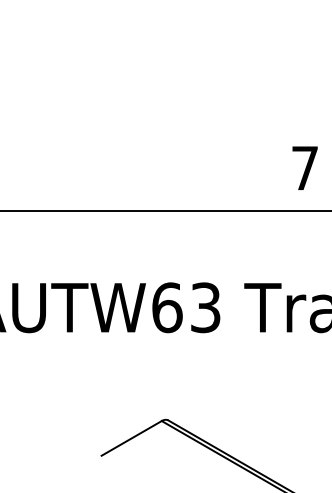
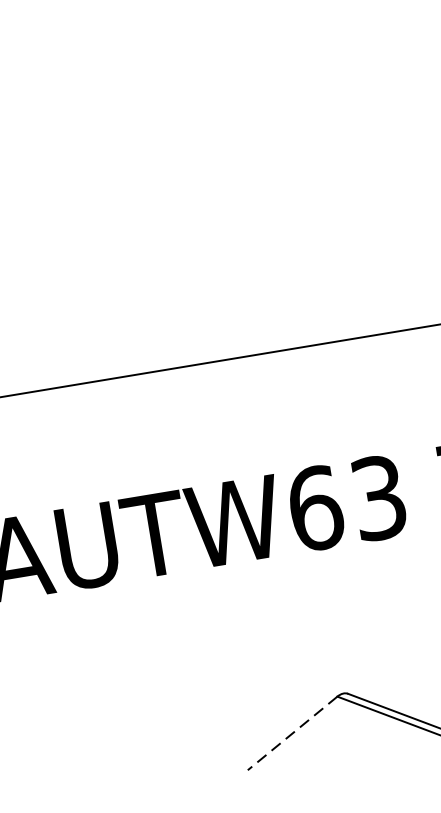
line: (131, 438) -> (292, 733), solid -> dashed

